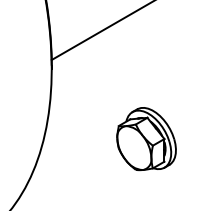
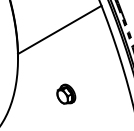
part: (147, 137) -> (66, 93), size x0.6

